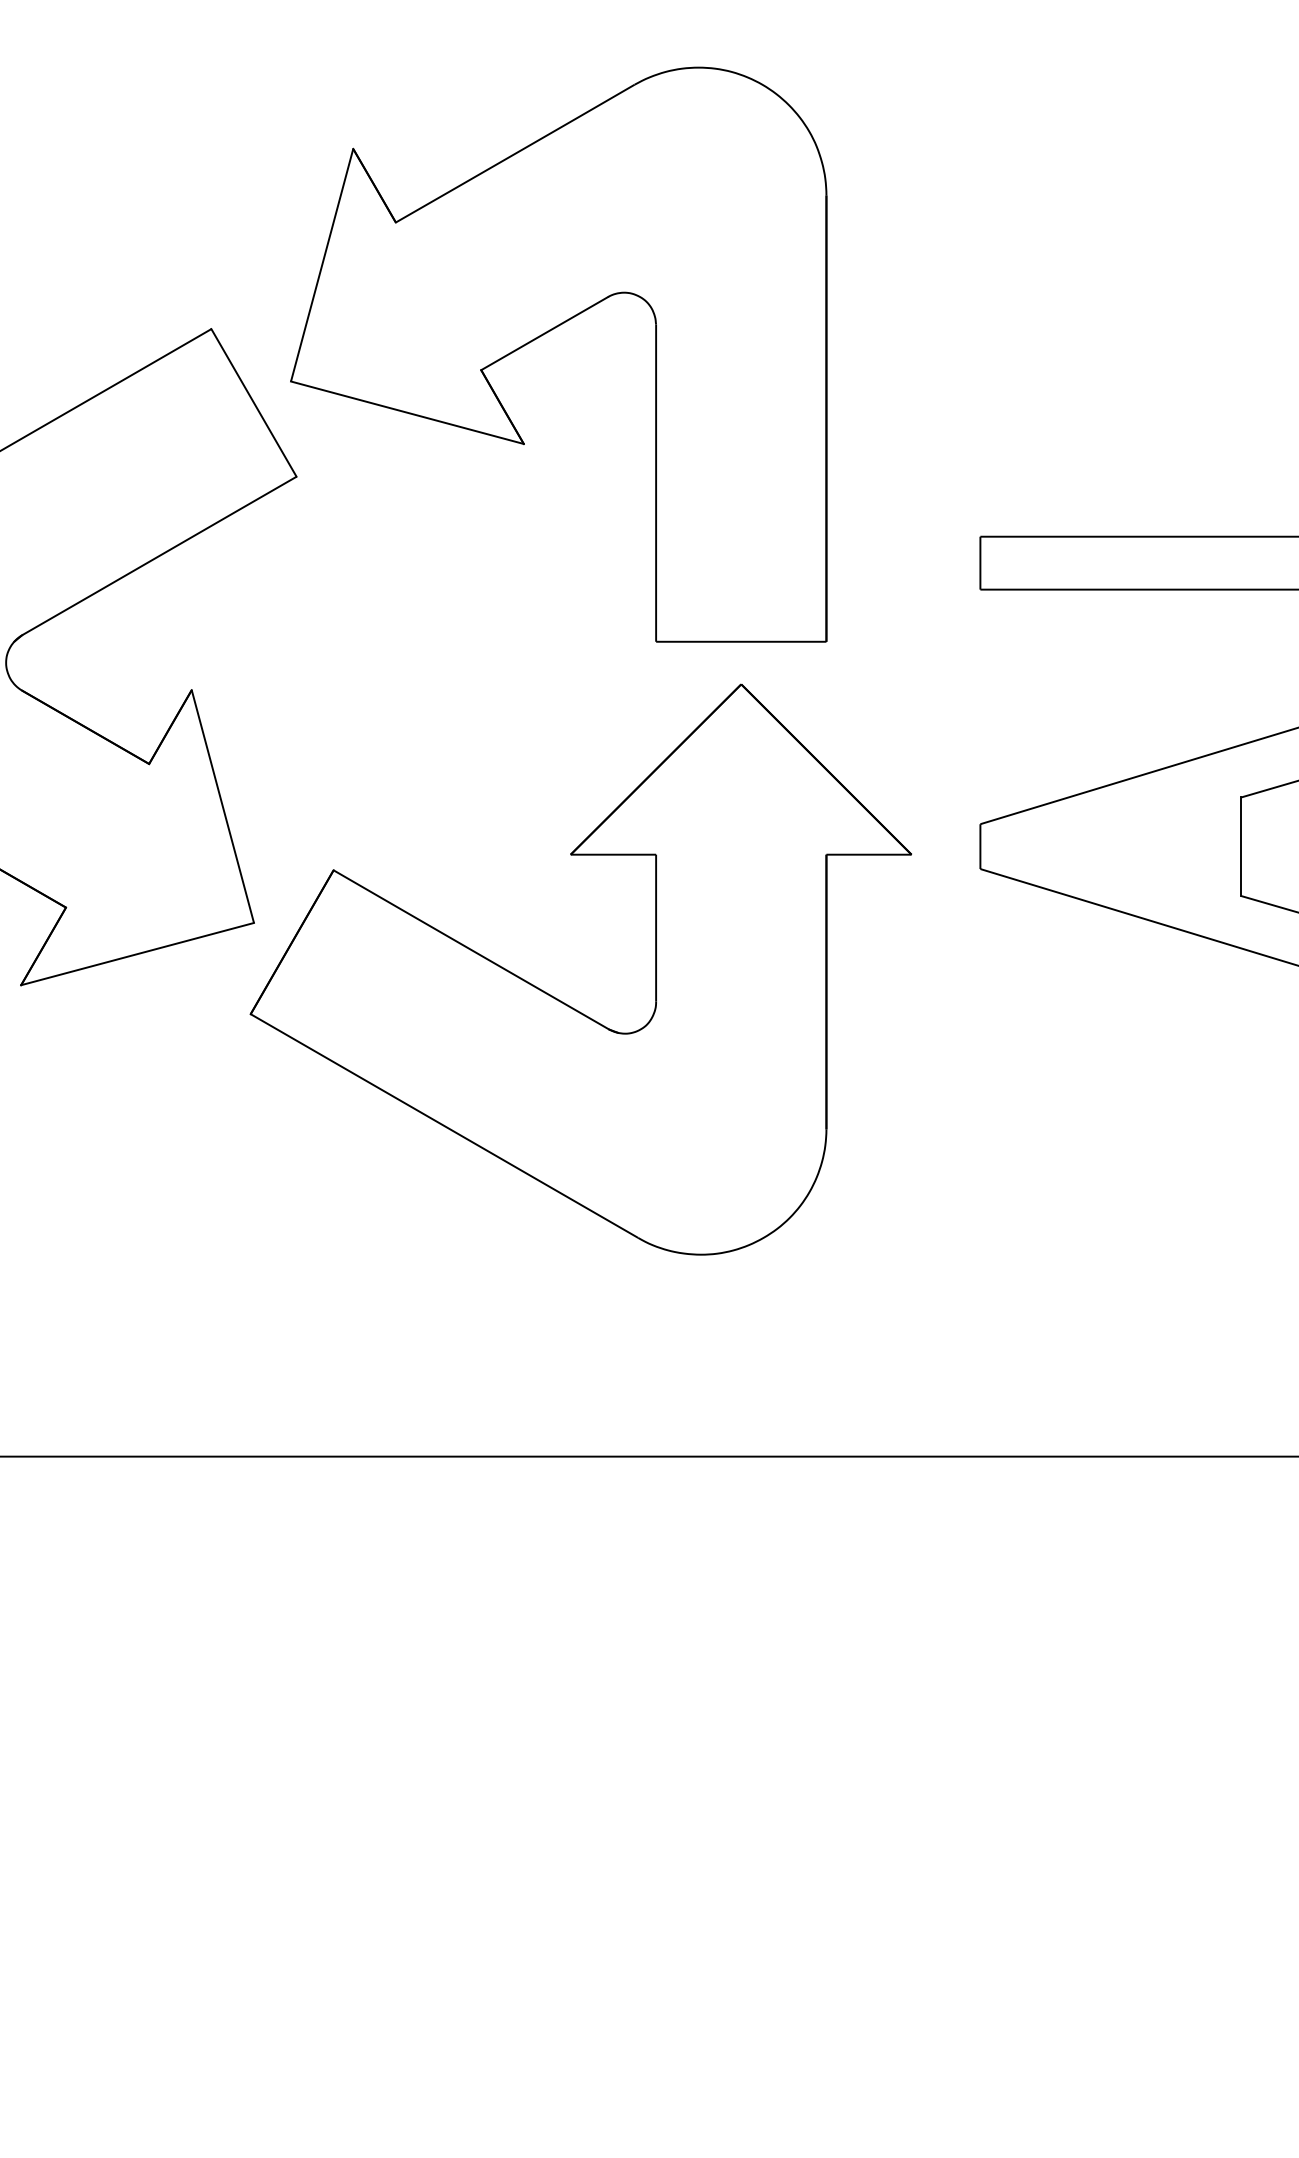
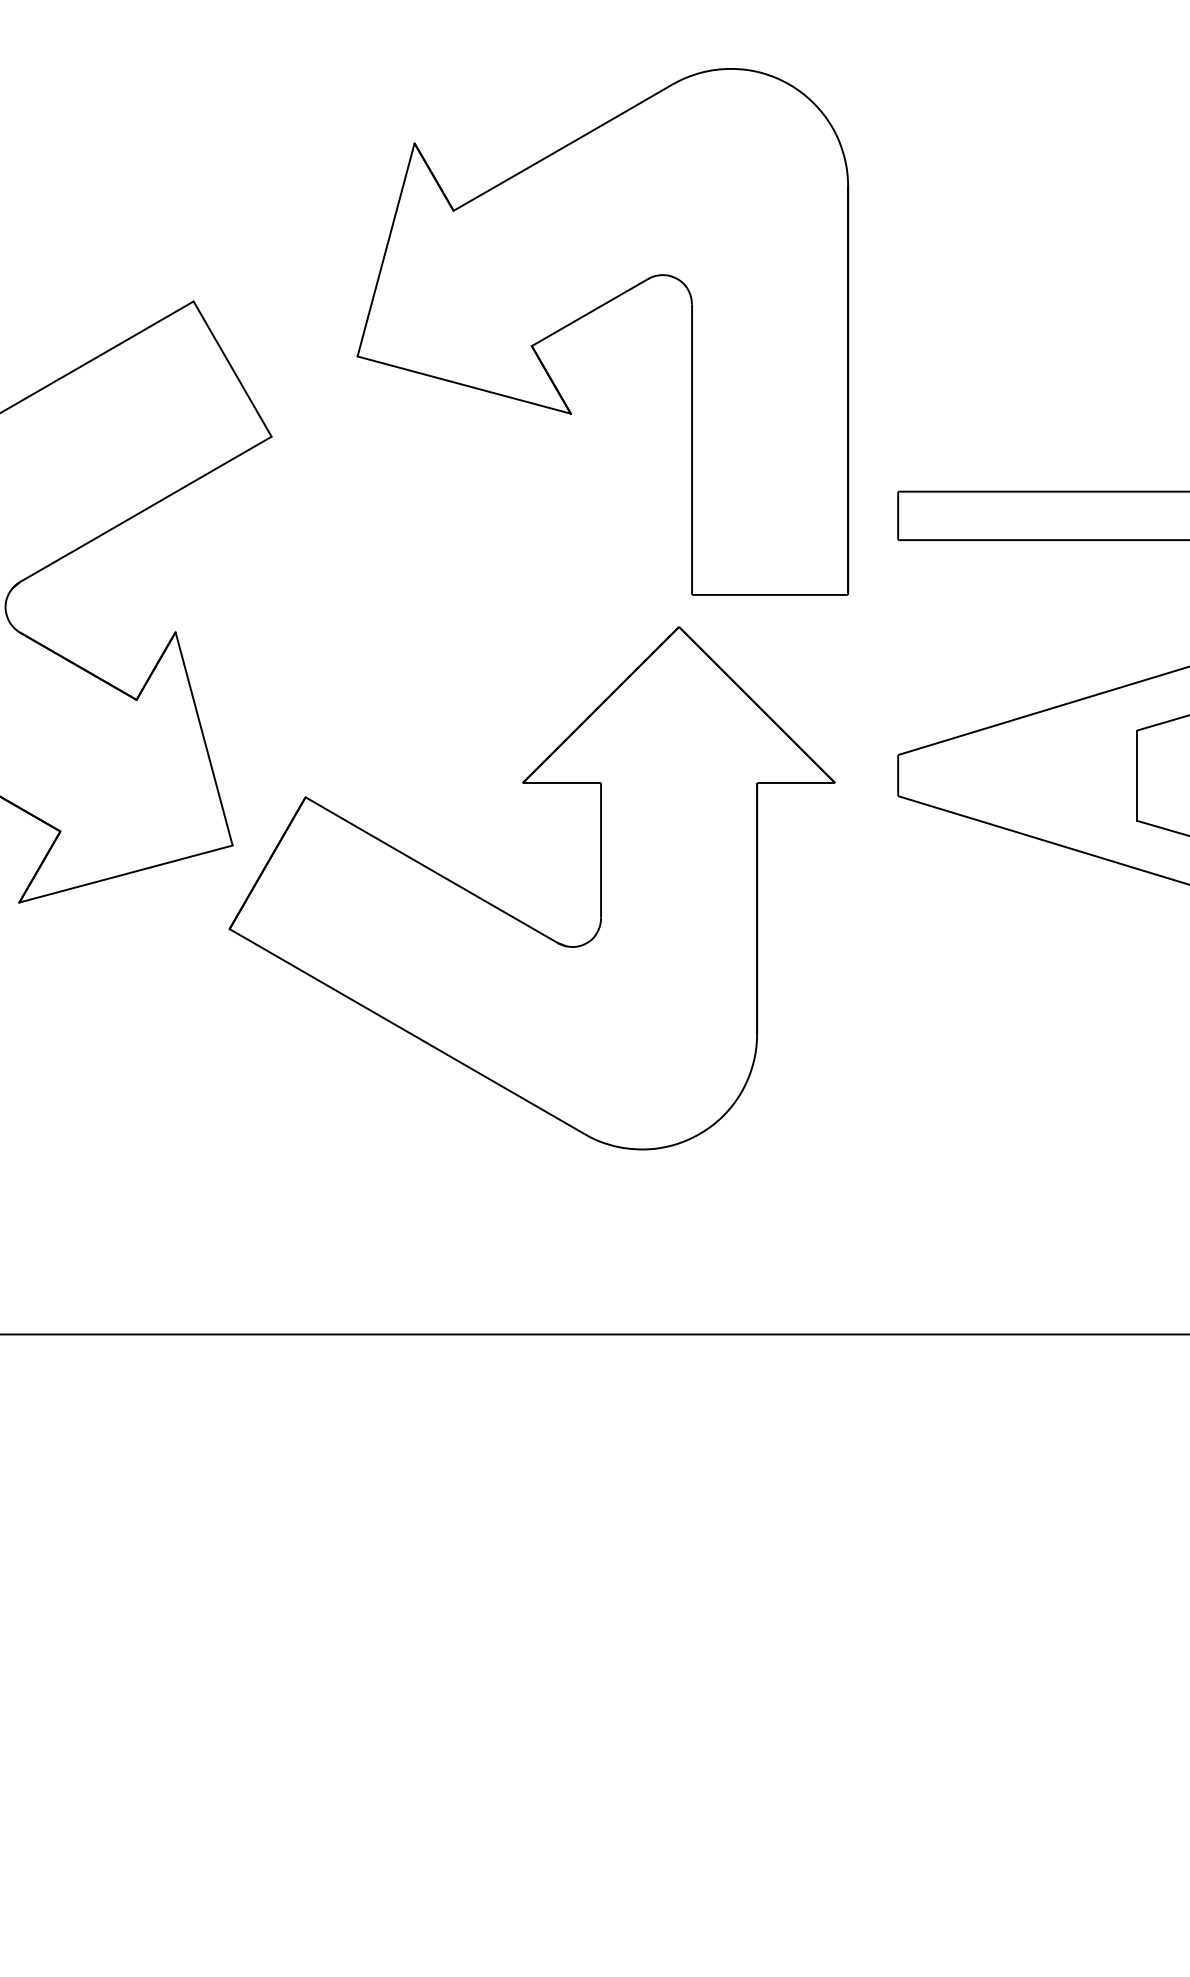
part: (547, 333) -> (592, 312), moved

